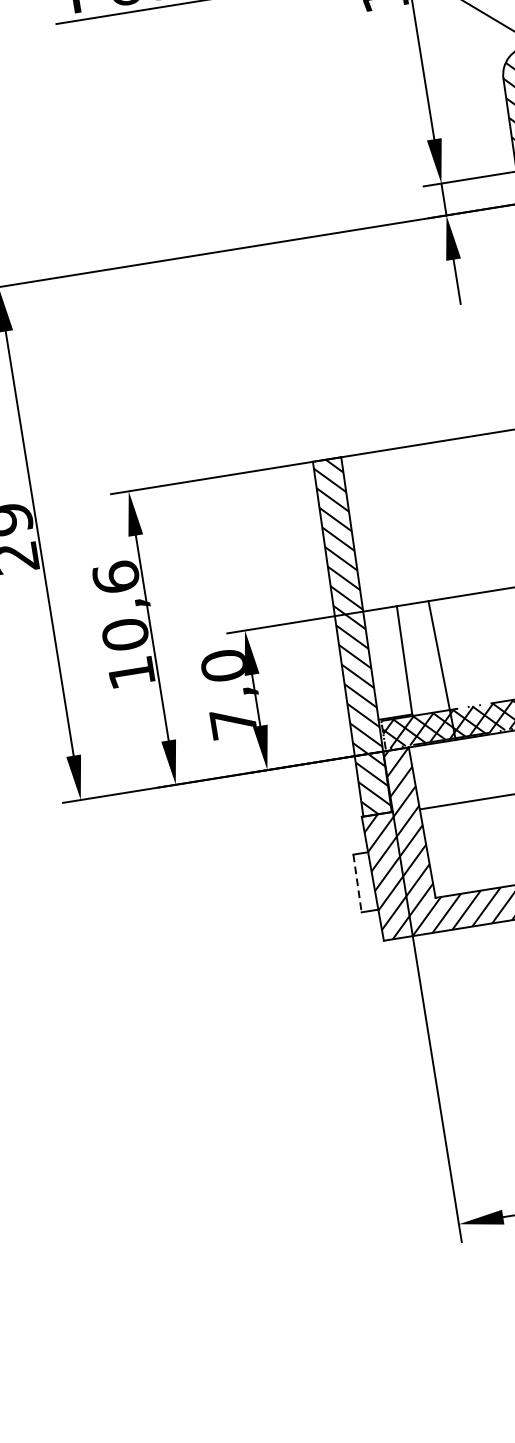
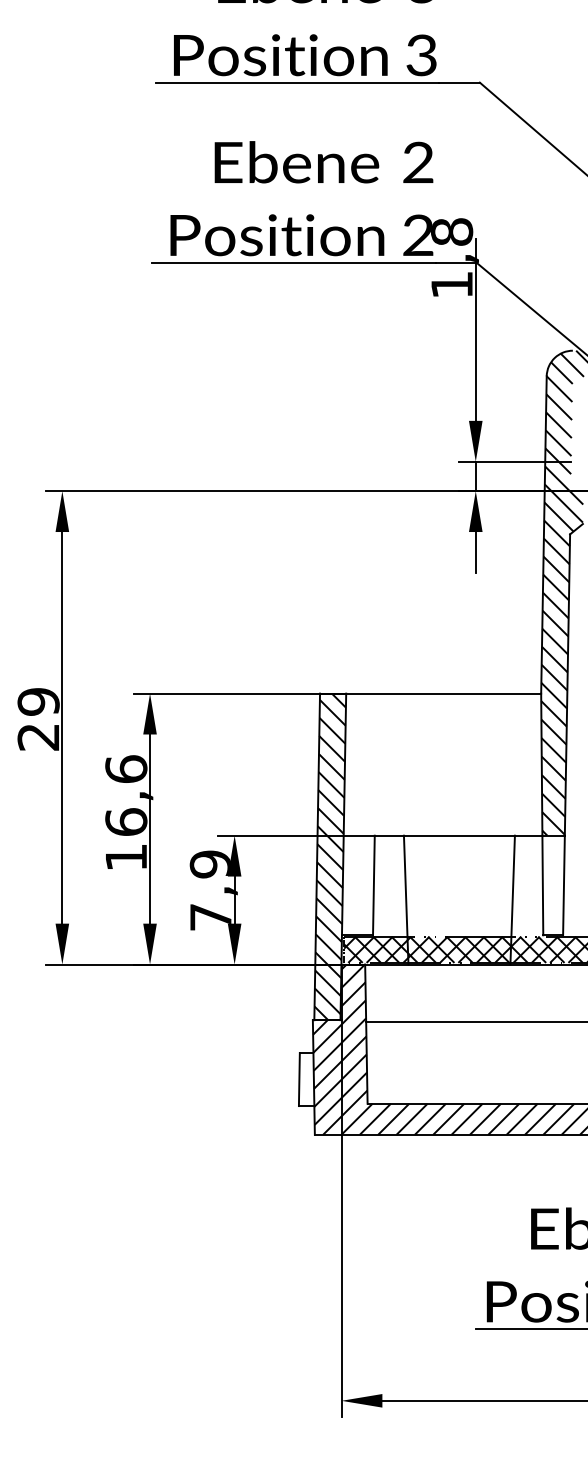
text: (125, 635) -> (126, 822), 10,6 -> 16,6
text: (222, 666) -> (209, 864), 7,0 -> 7,9
line: (357, 883) -> (299, 1079), dashed -> solid

